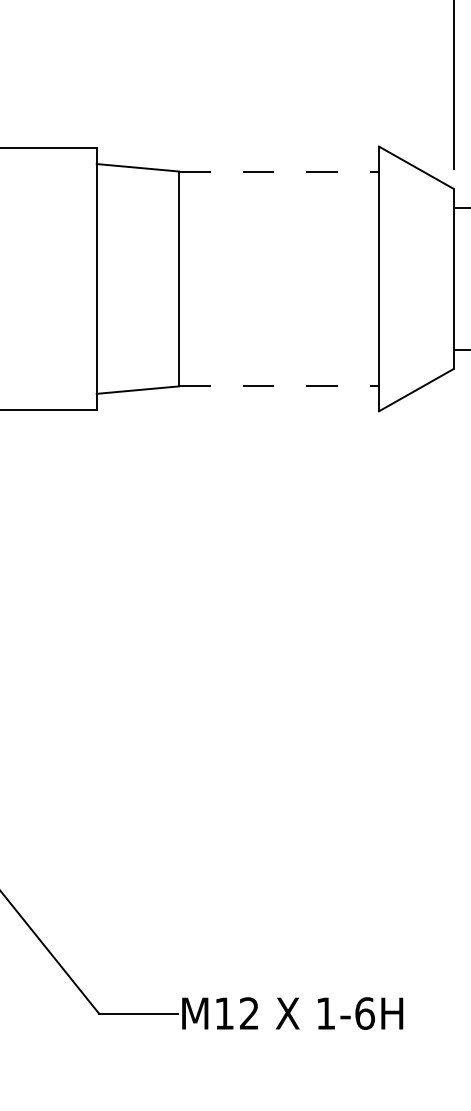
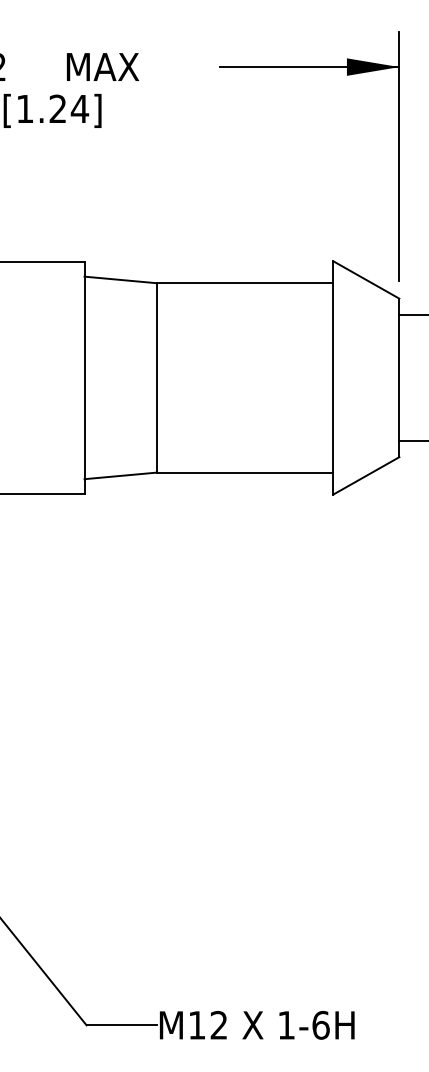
line: (279, 171) -> (245, 283), dashed -> solid
line: (279, 386) -> (245, 472), dashed -> solid

